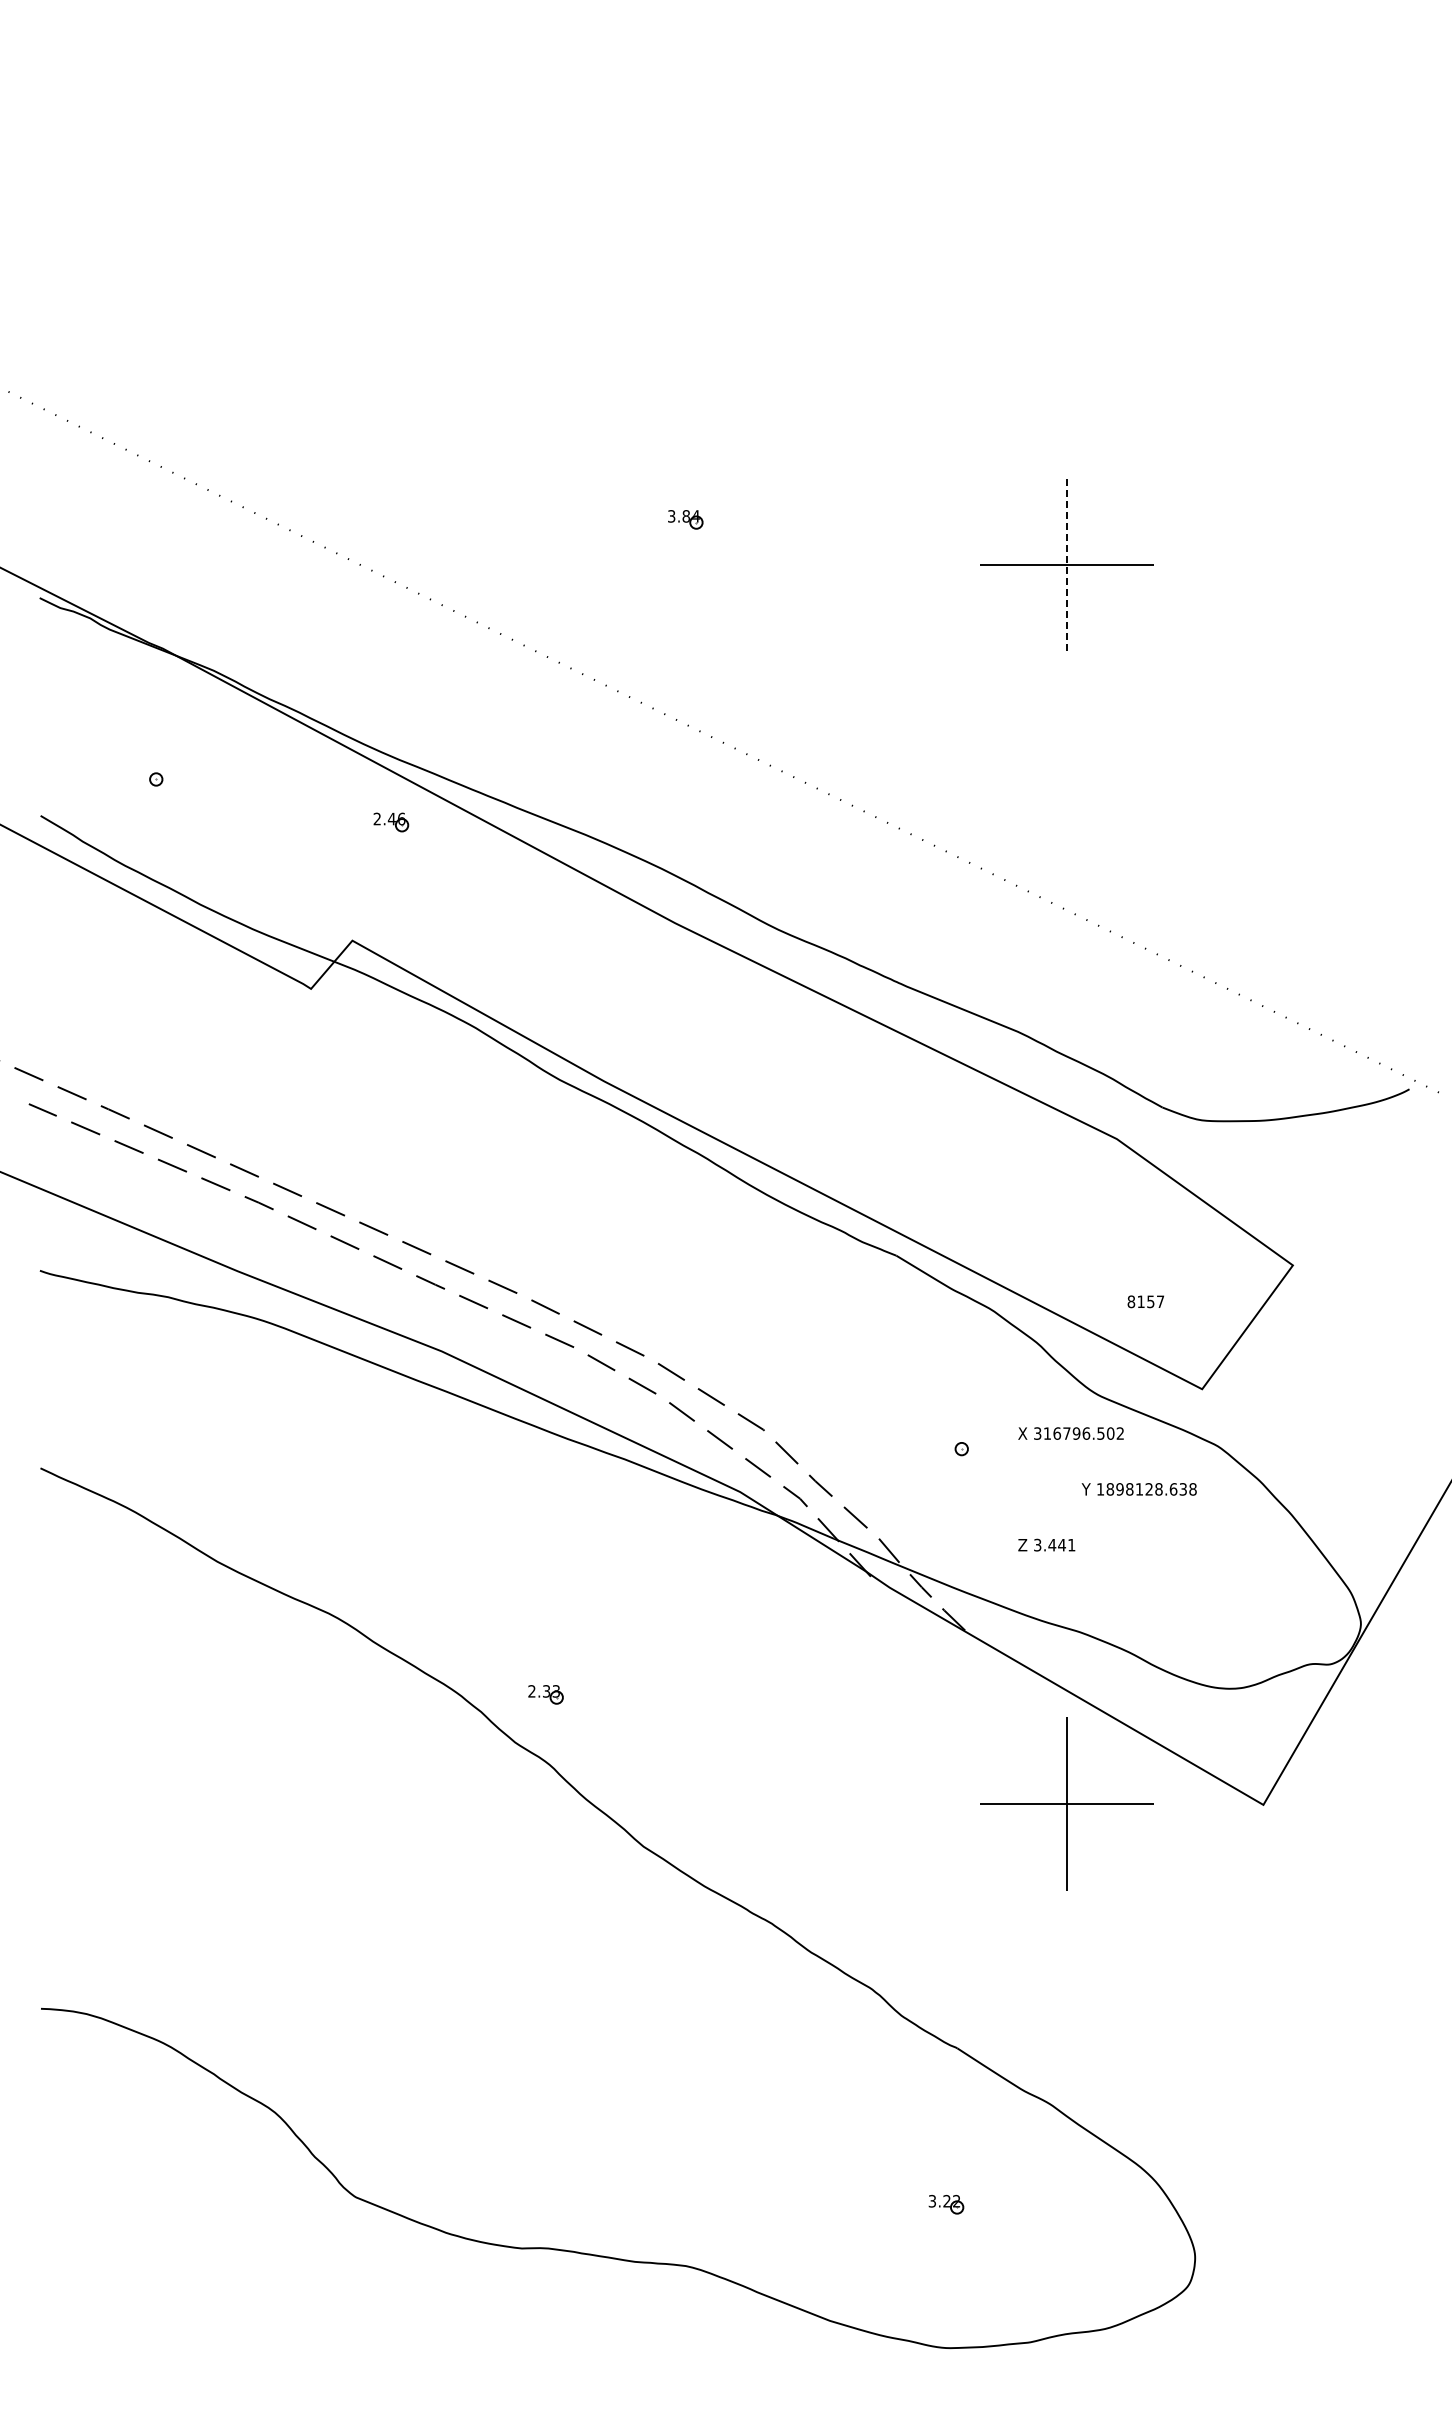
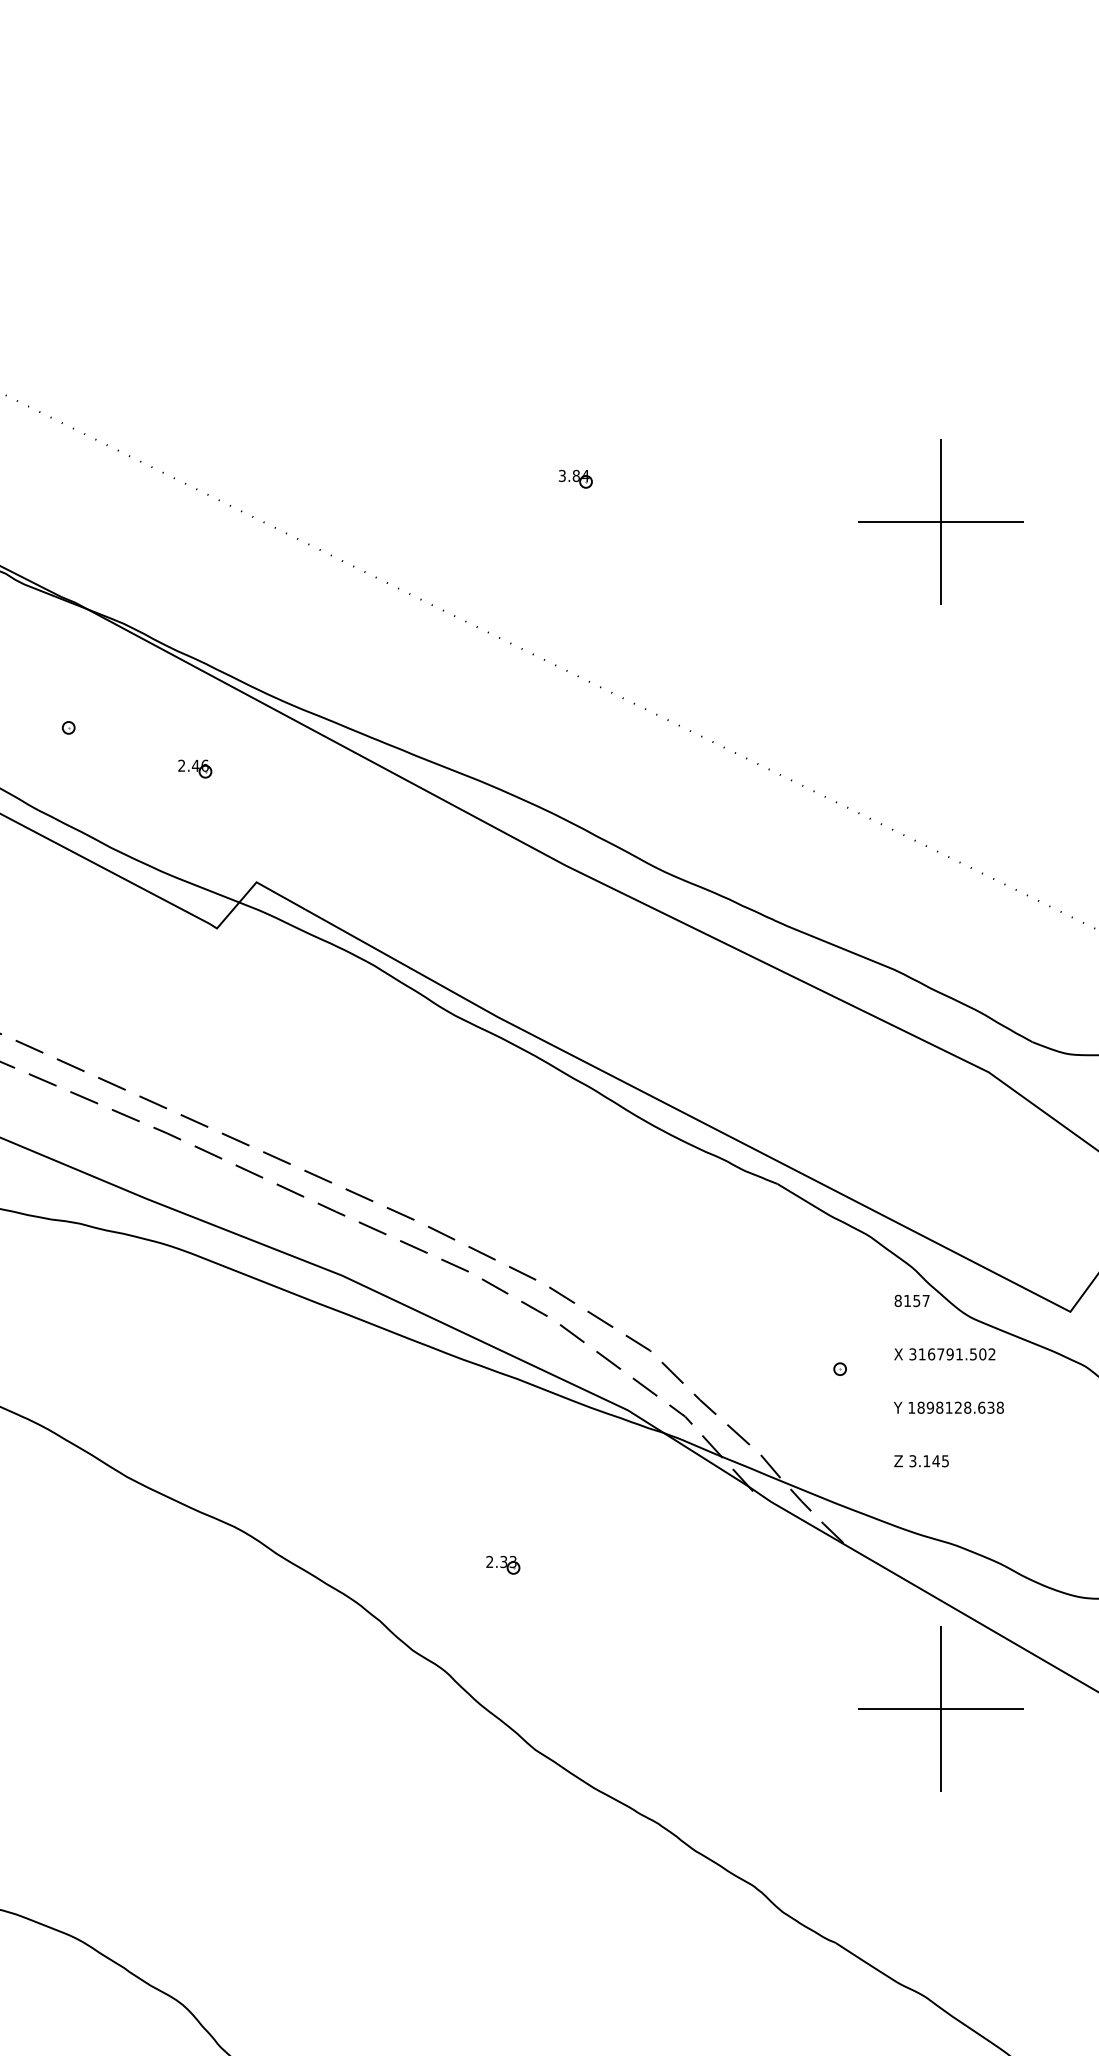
line: (1067, 564) -> (941, 522), dashed -> solid
part: (391, 822) -> (195, 769), moved
text: (1145, 1301) -> (911, 1300), moved
text: (1086, 1433) -> (959, 1354), 316796.502 -> 316791.502
text: (1138, 1489) -> (948, 1407), moved
text: (1061, 1545) -> (935, 1461), 3.441 -> 3.145
part: (545, 1694) -> (502, 1564), moved

